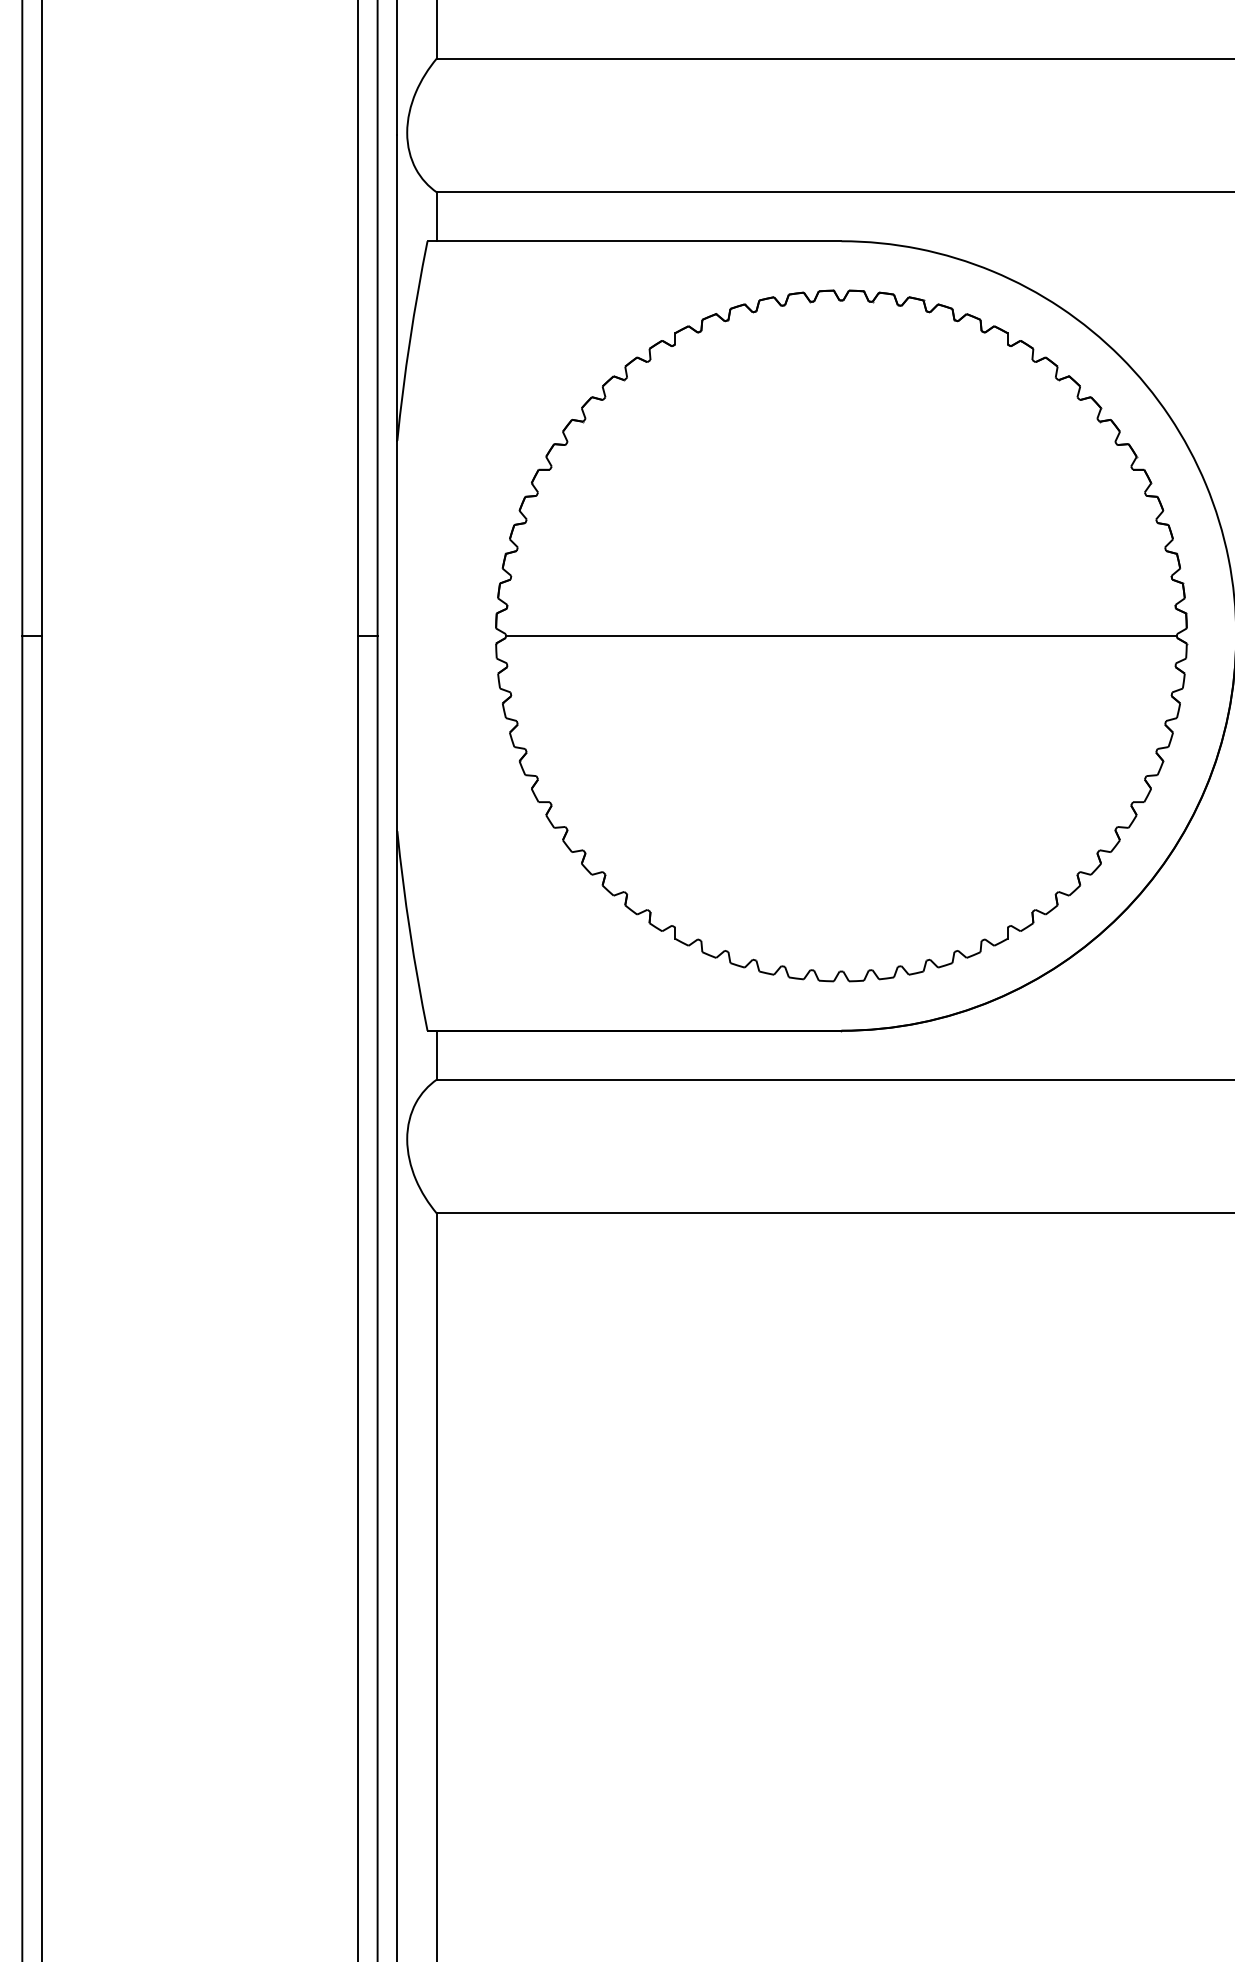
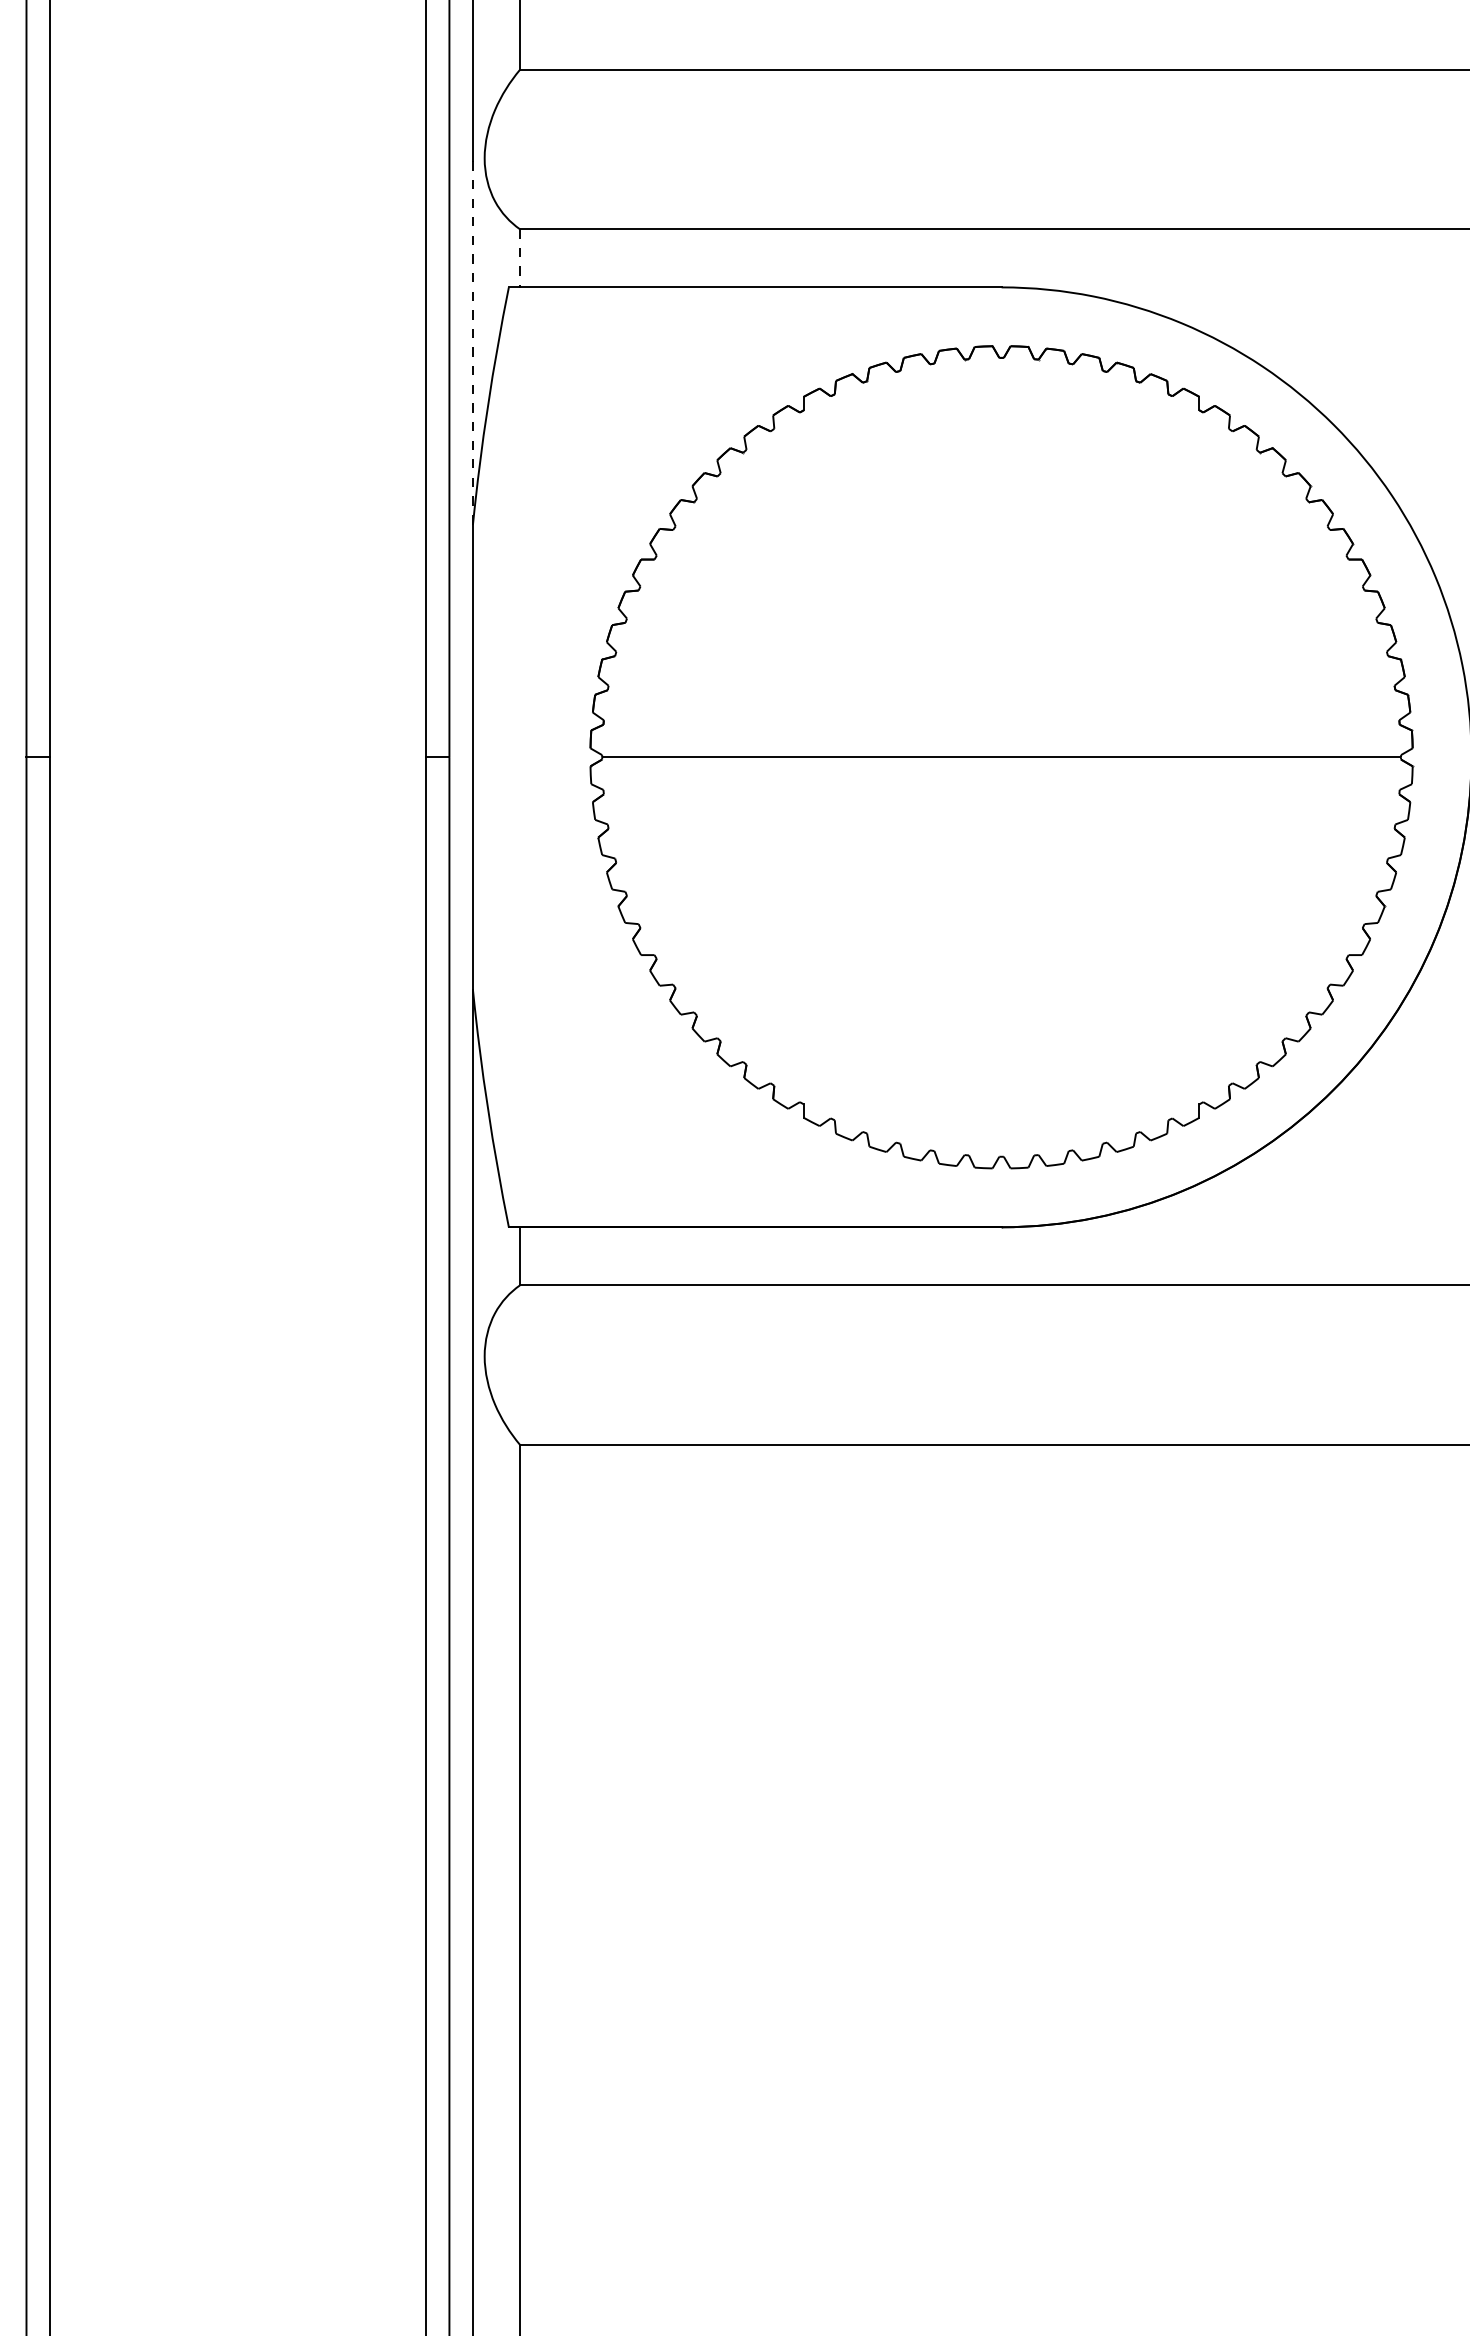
line: (436, 217) -> (519, 259), solid -> dashed
line: (397, 288) -> (473, 343), solid -> dashed

